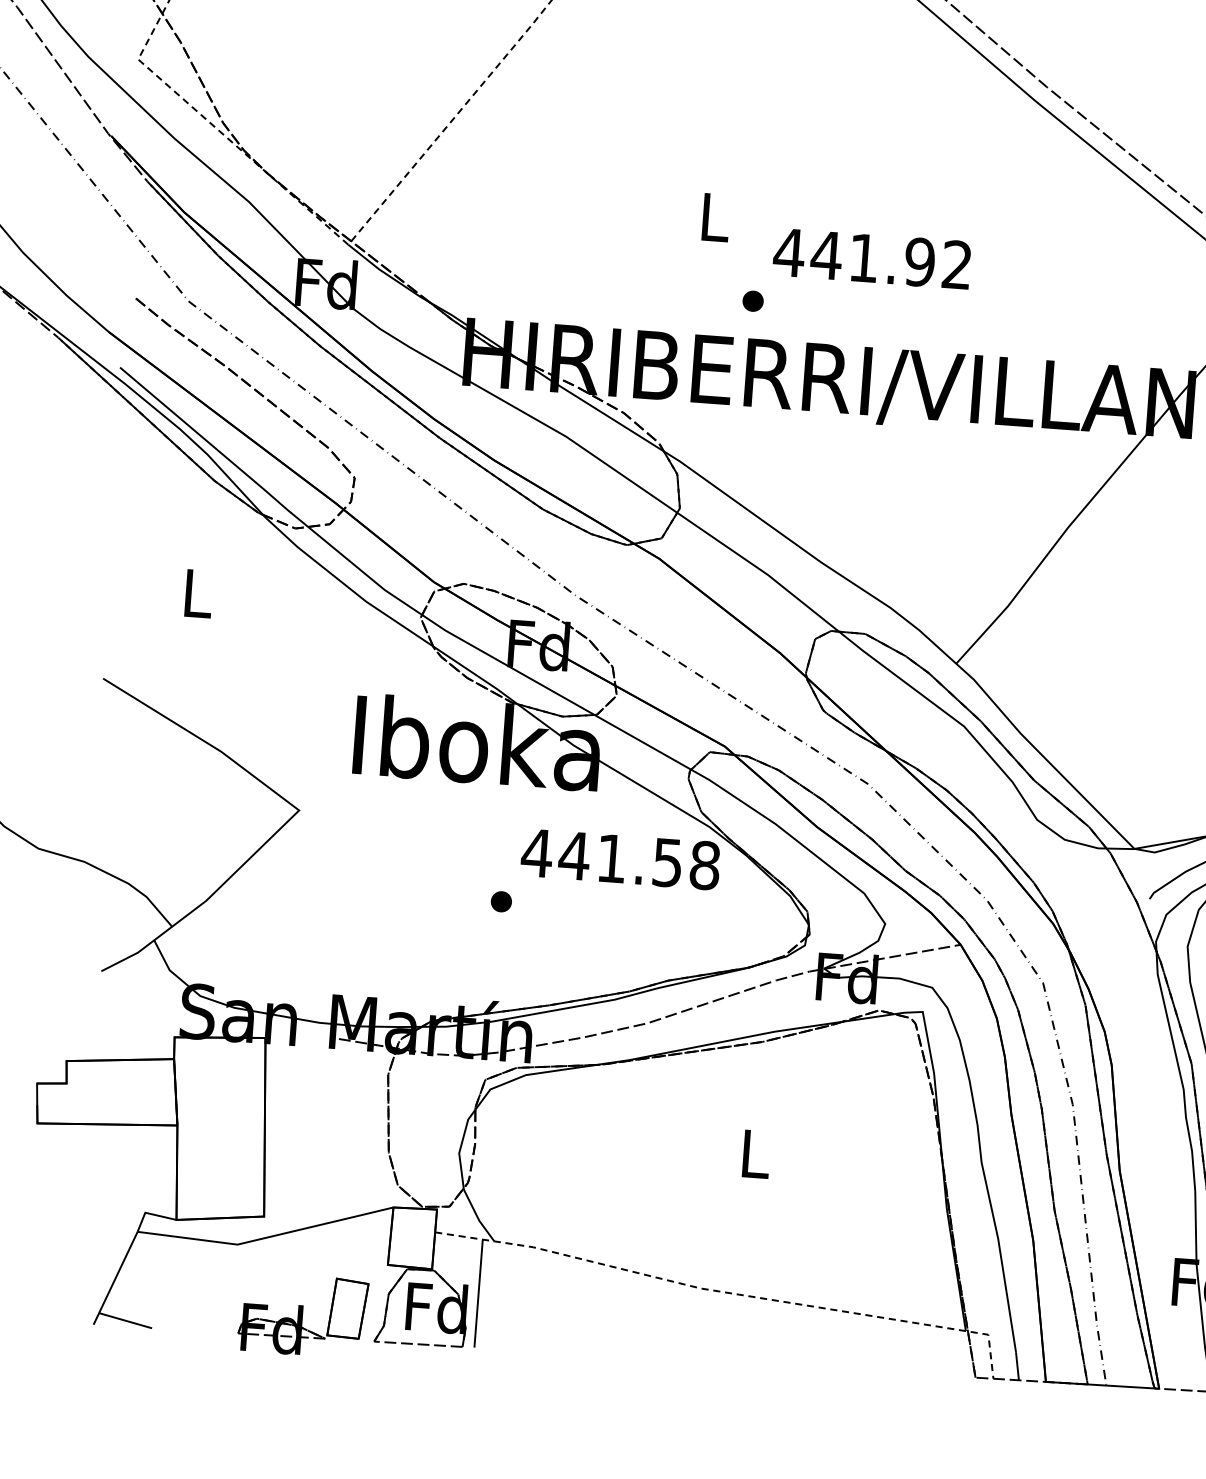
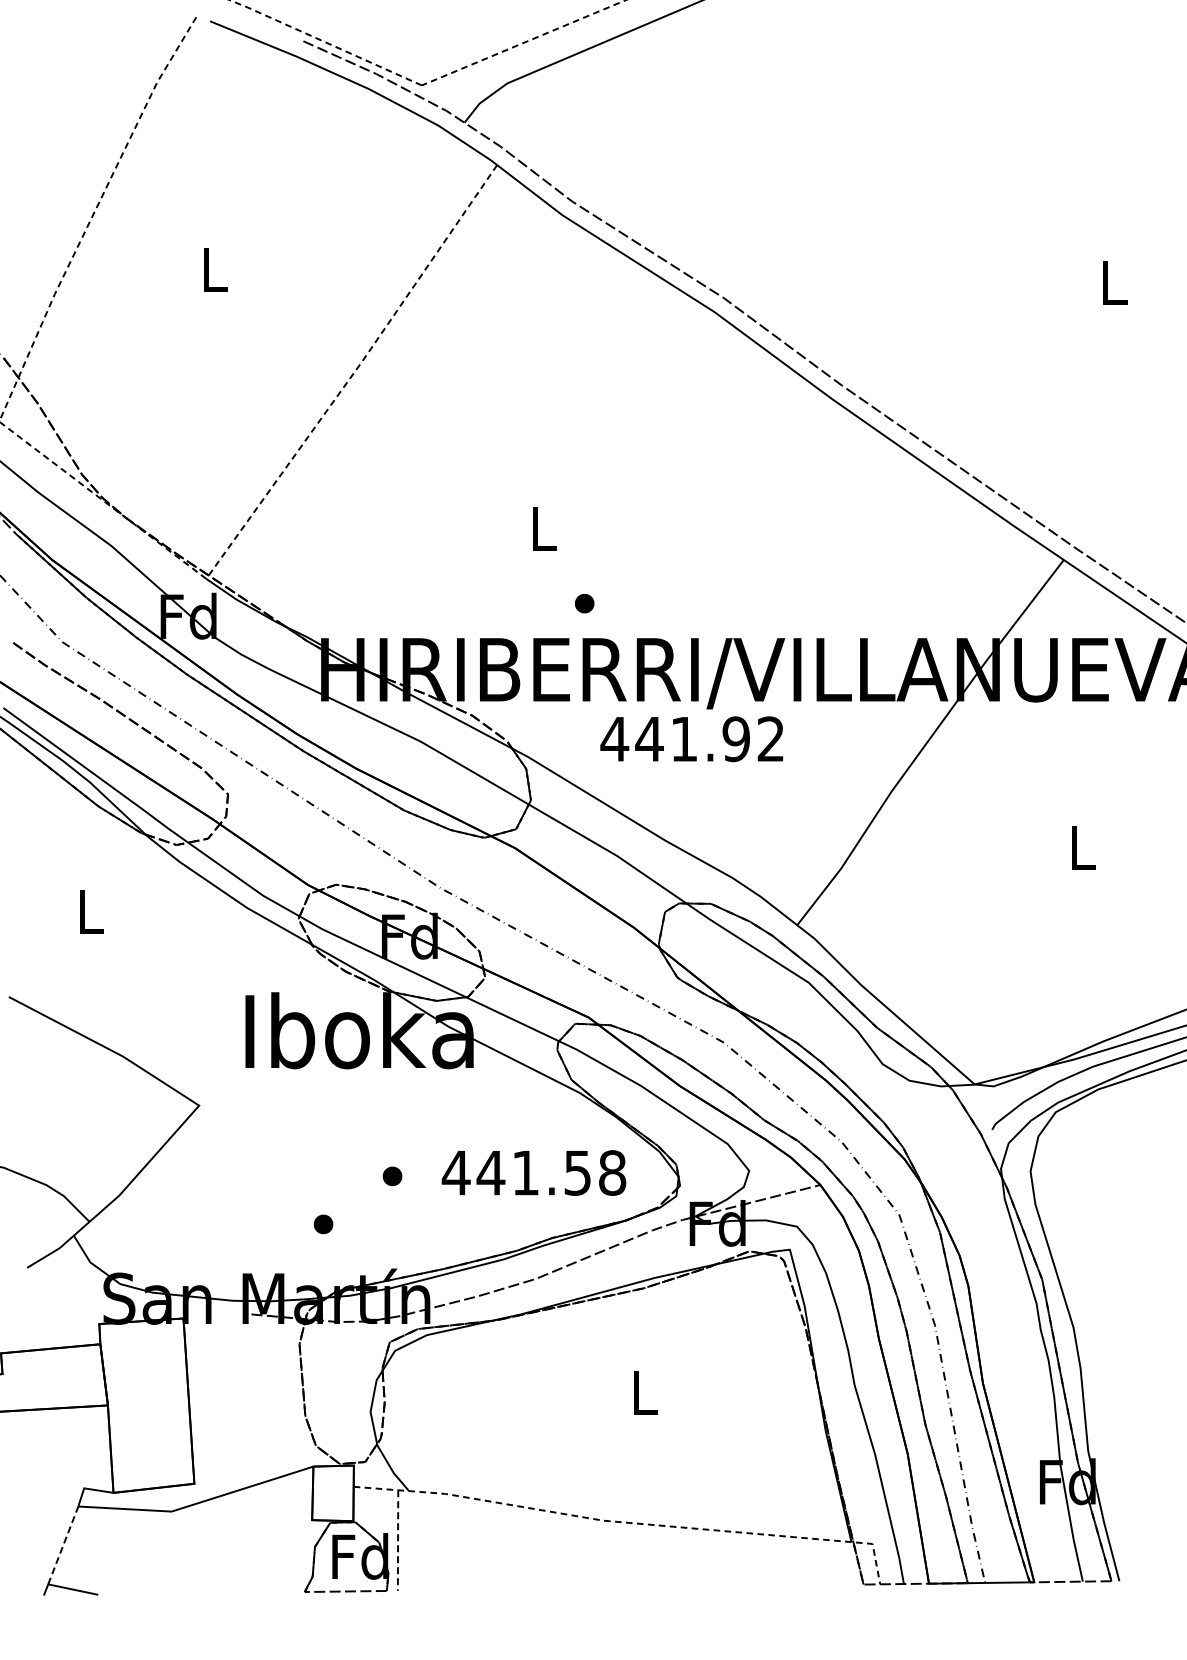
text: (871, 259) -> (691, 739), moved
text: (620, 858) -> (533, 1172), moved
part: (423, 948) -> (323, 1224), added
line: (118, 1272) -> (63, 1545), solid -> dashed
line: (479, 1294) -> (398, 1541), solid -> dashed
part: (302, 1315) -> (236, 1572), removed

